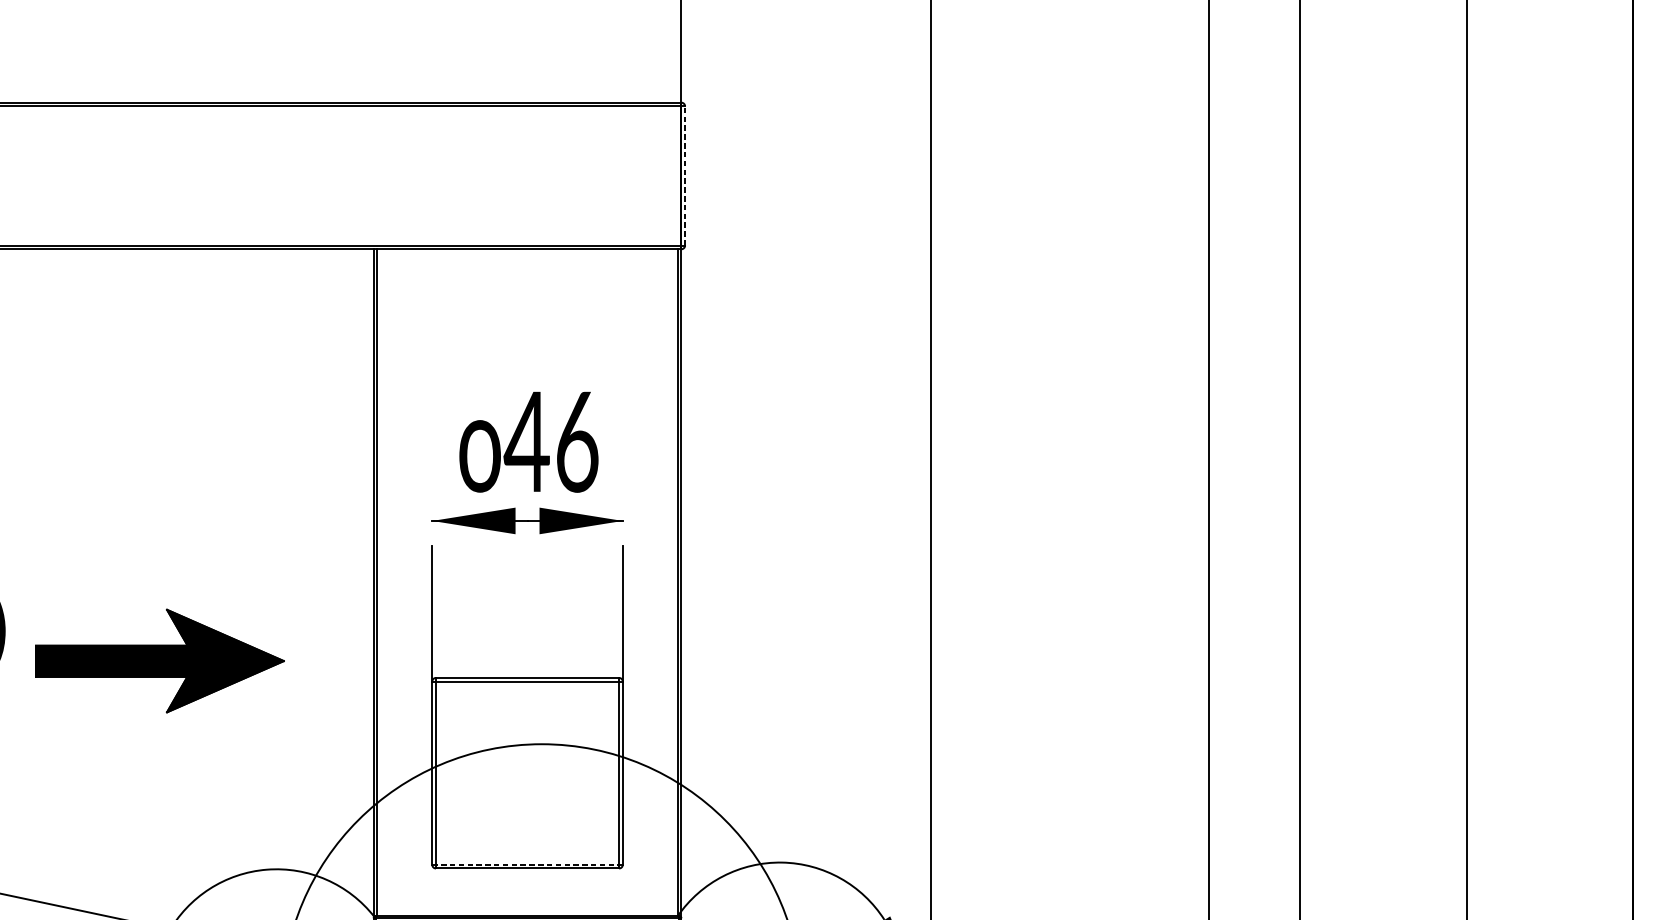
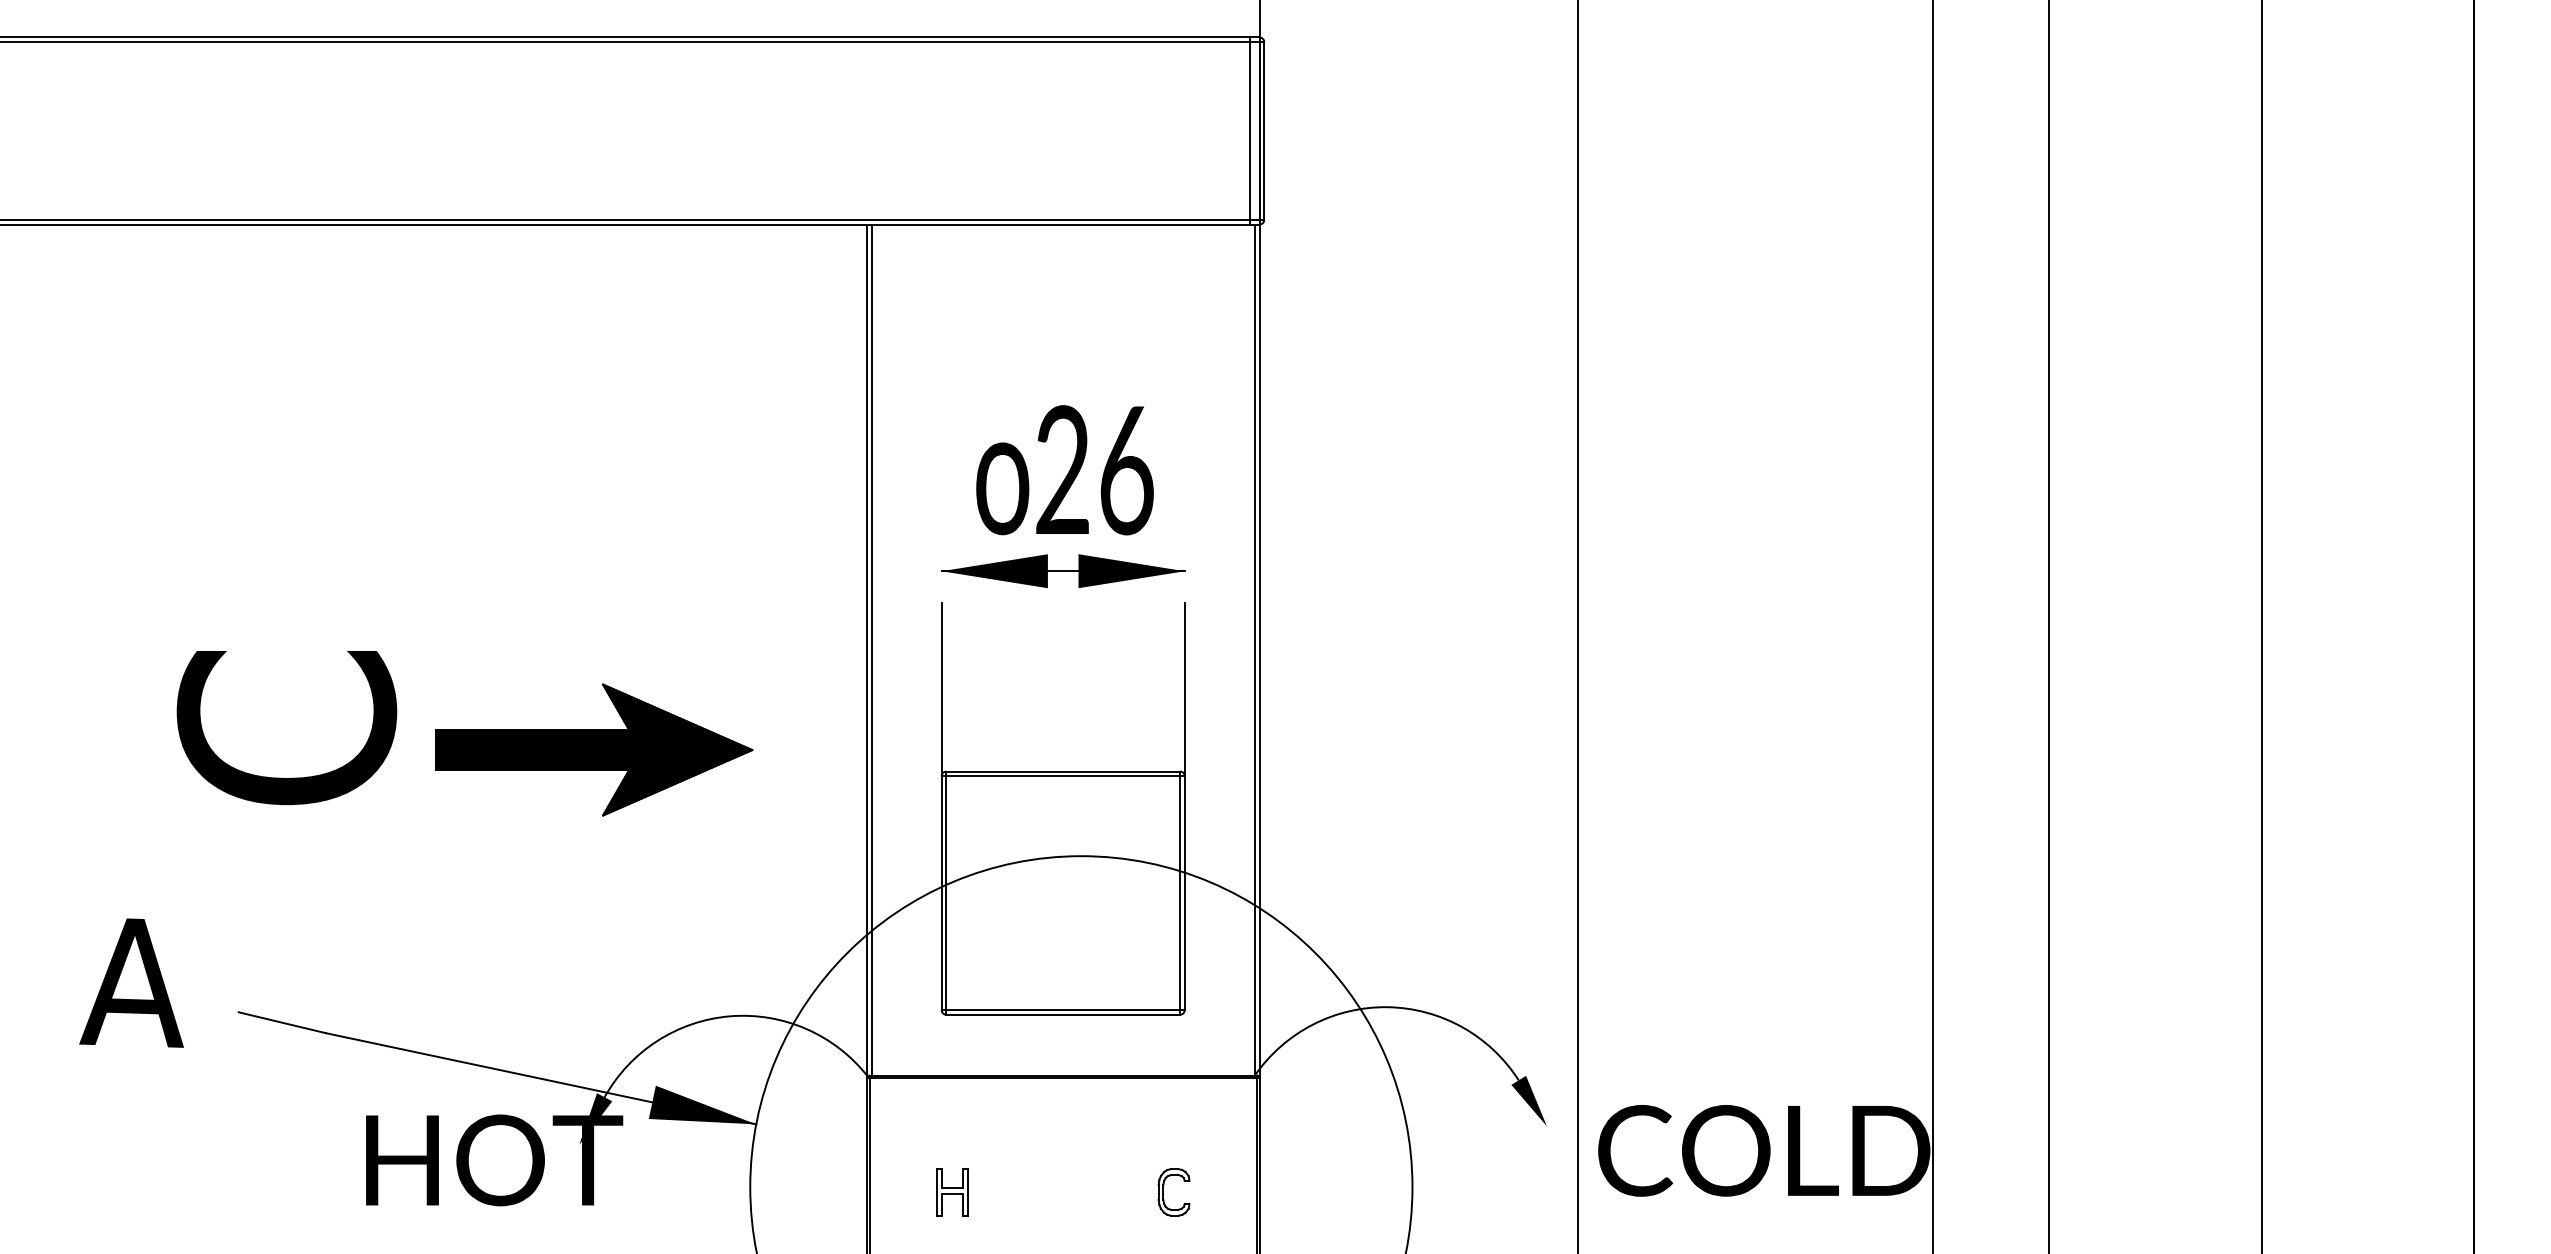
line: (674, 175) -> (1250, 130), added
line: (685, 175) -> (1264, 130), dashed -> solid
text: (526, 441) -> (1061, 469), 46 -> 26
line: (527, 865) -> (1063, 1010), dashed -> solid

